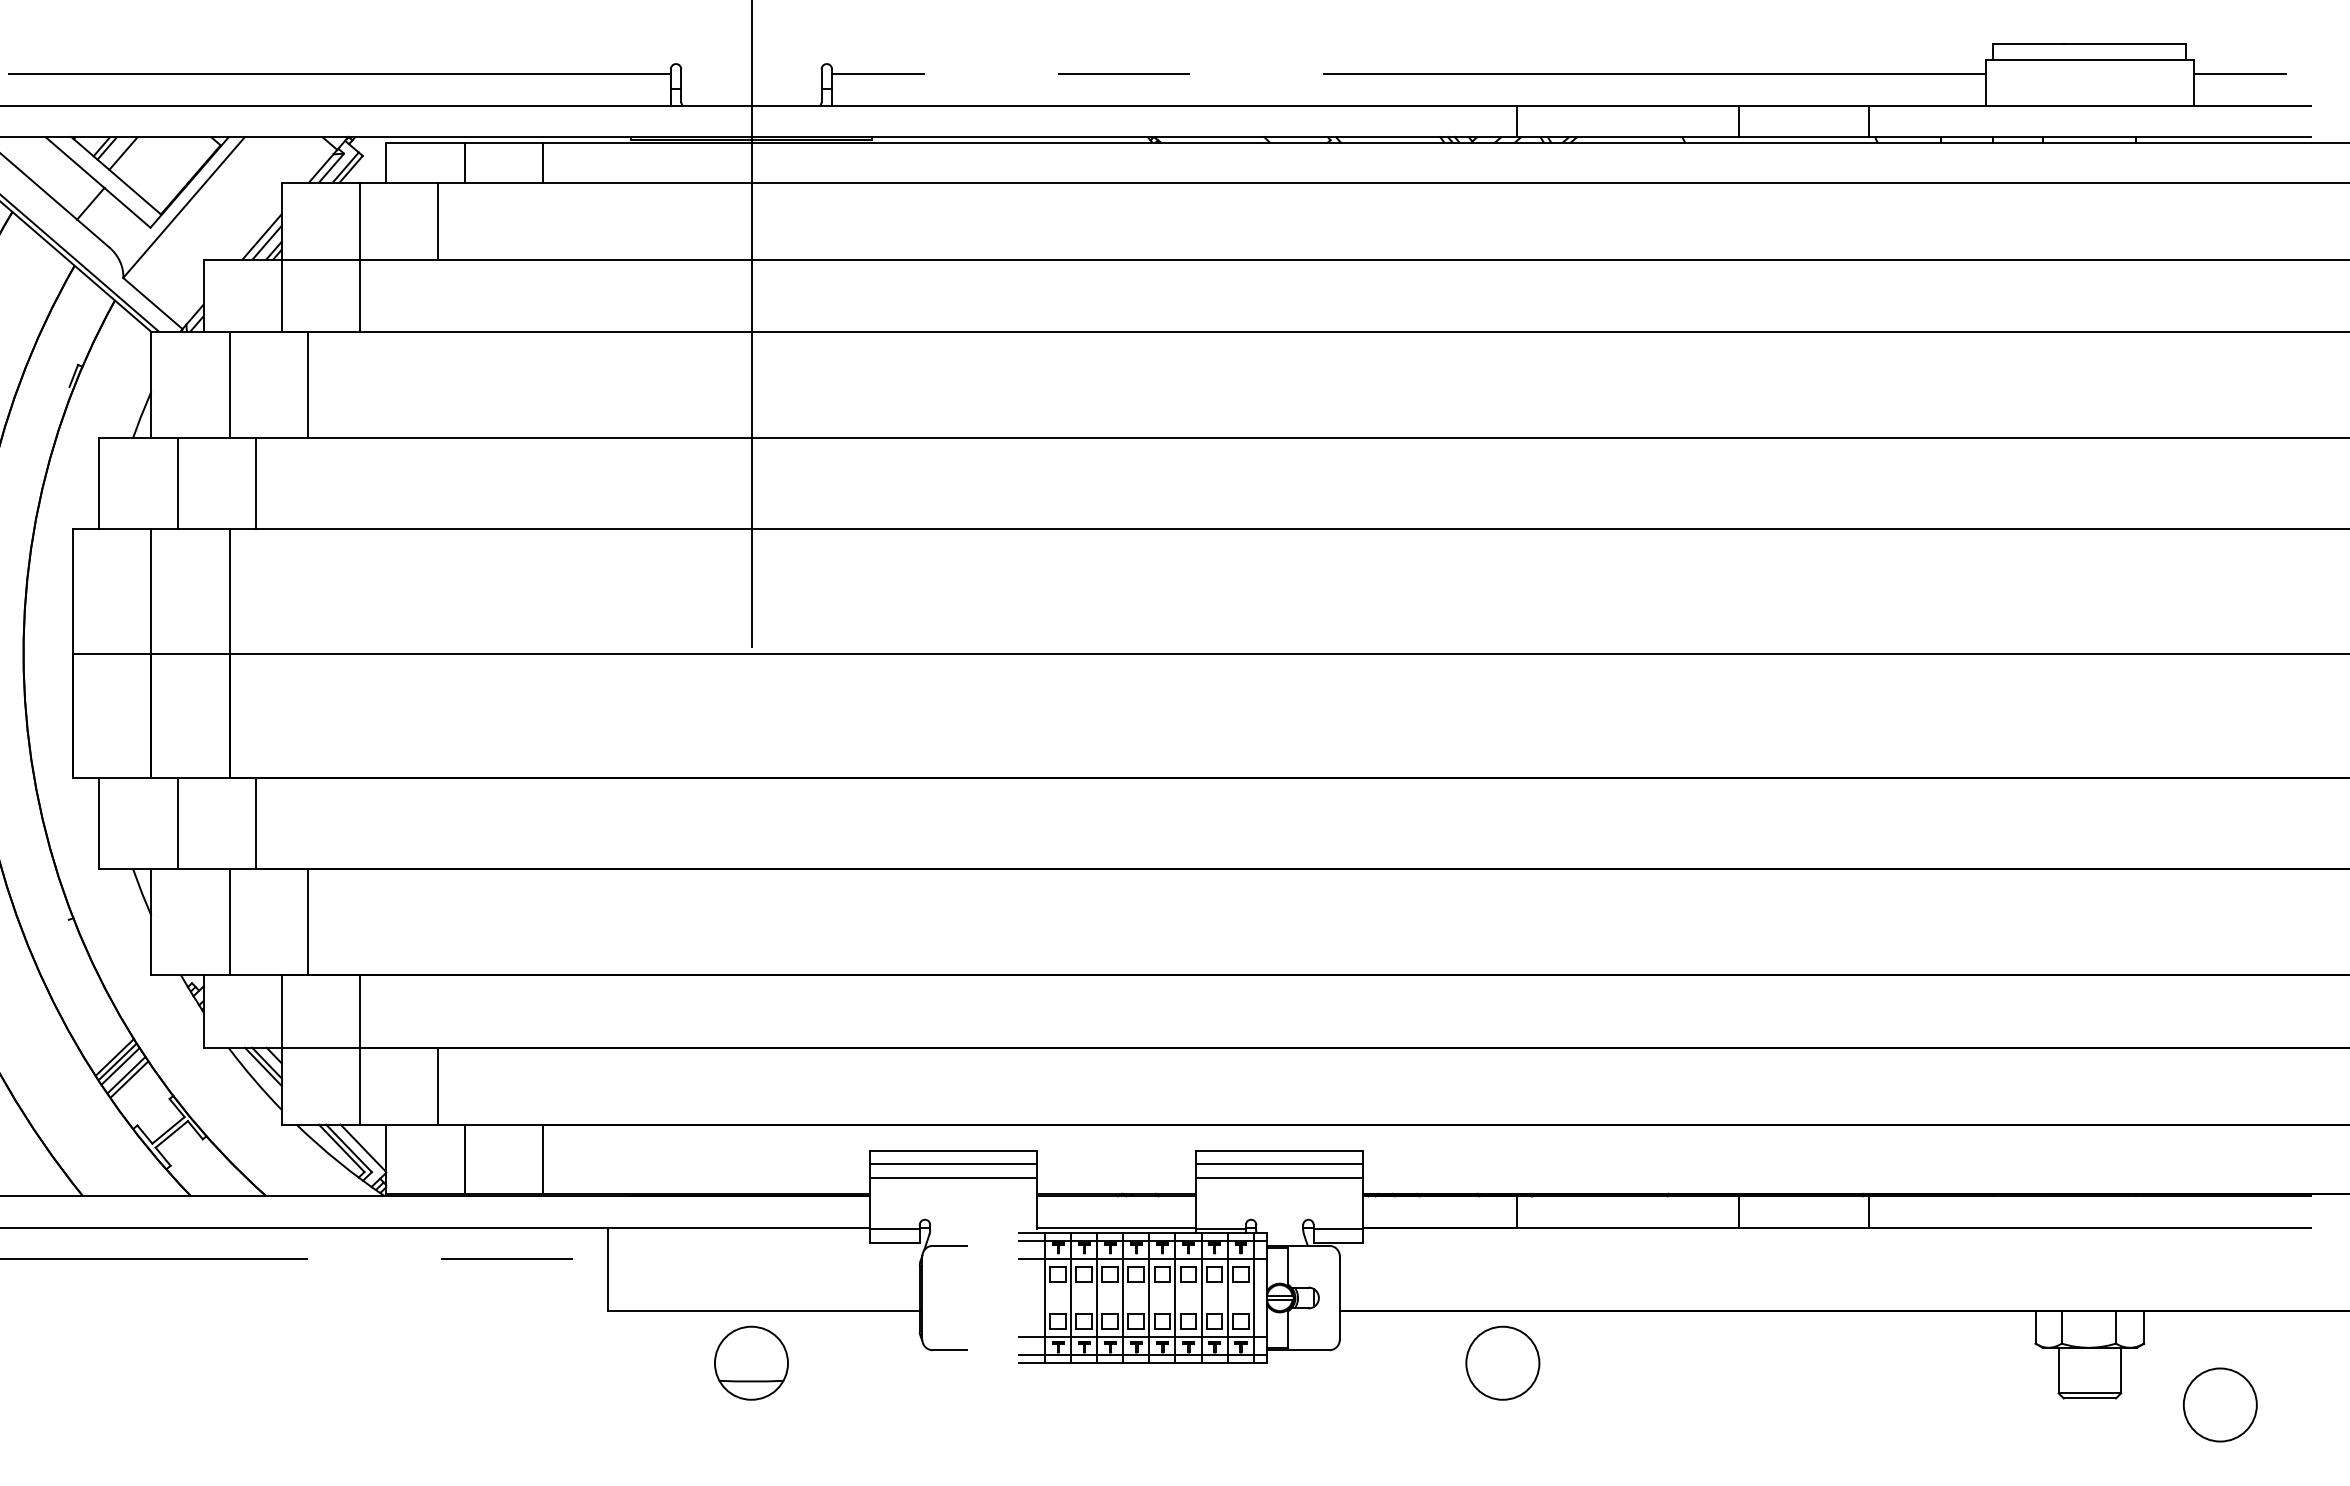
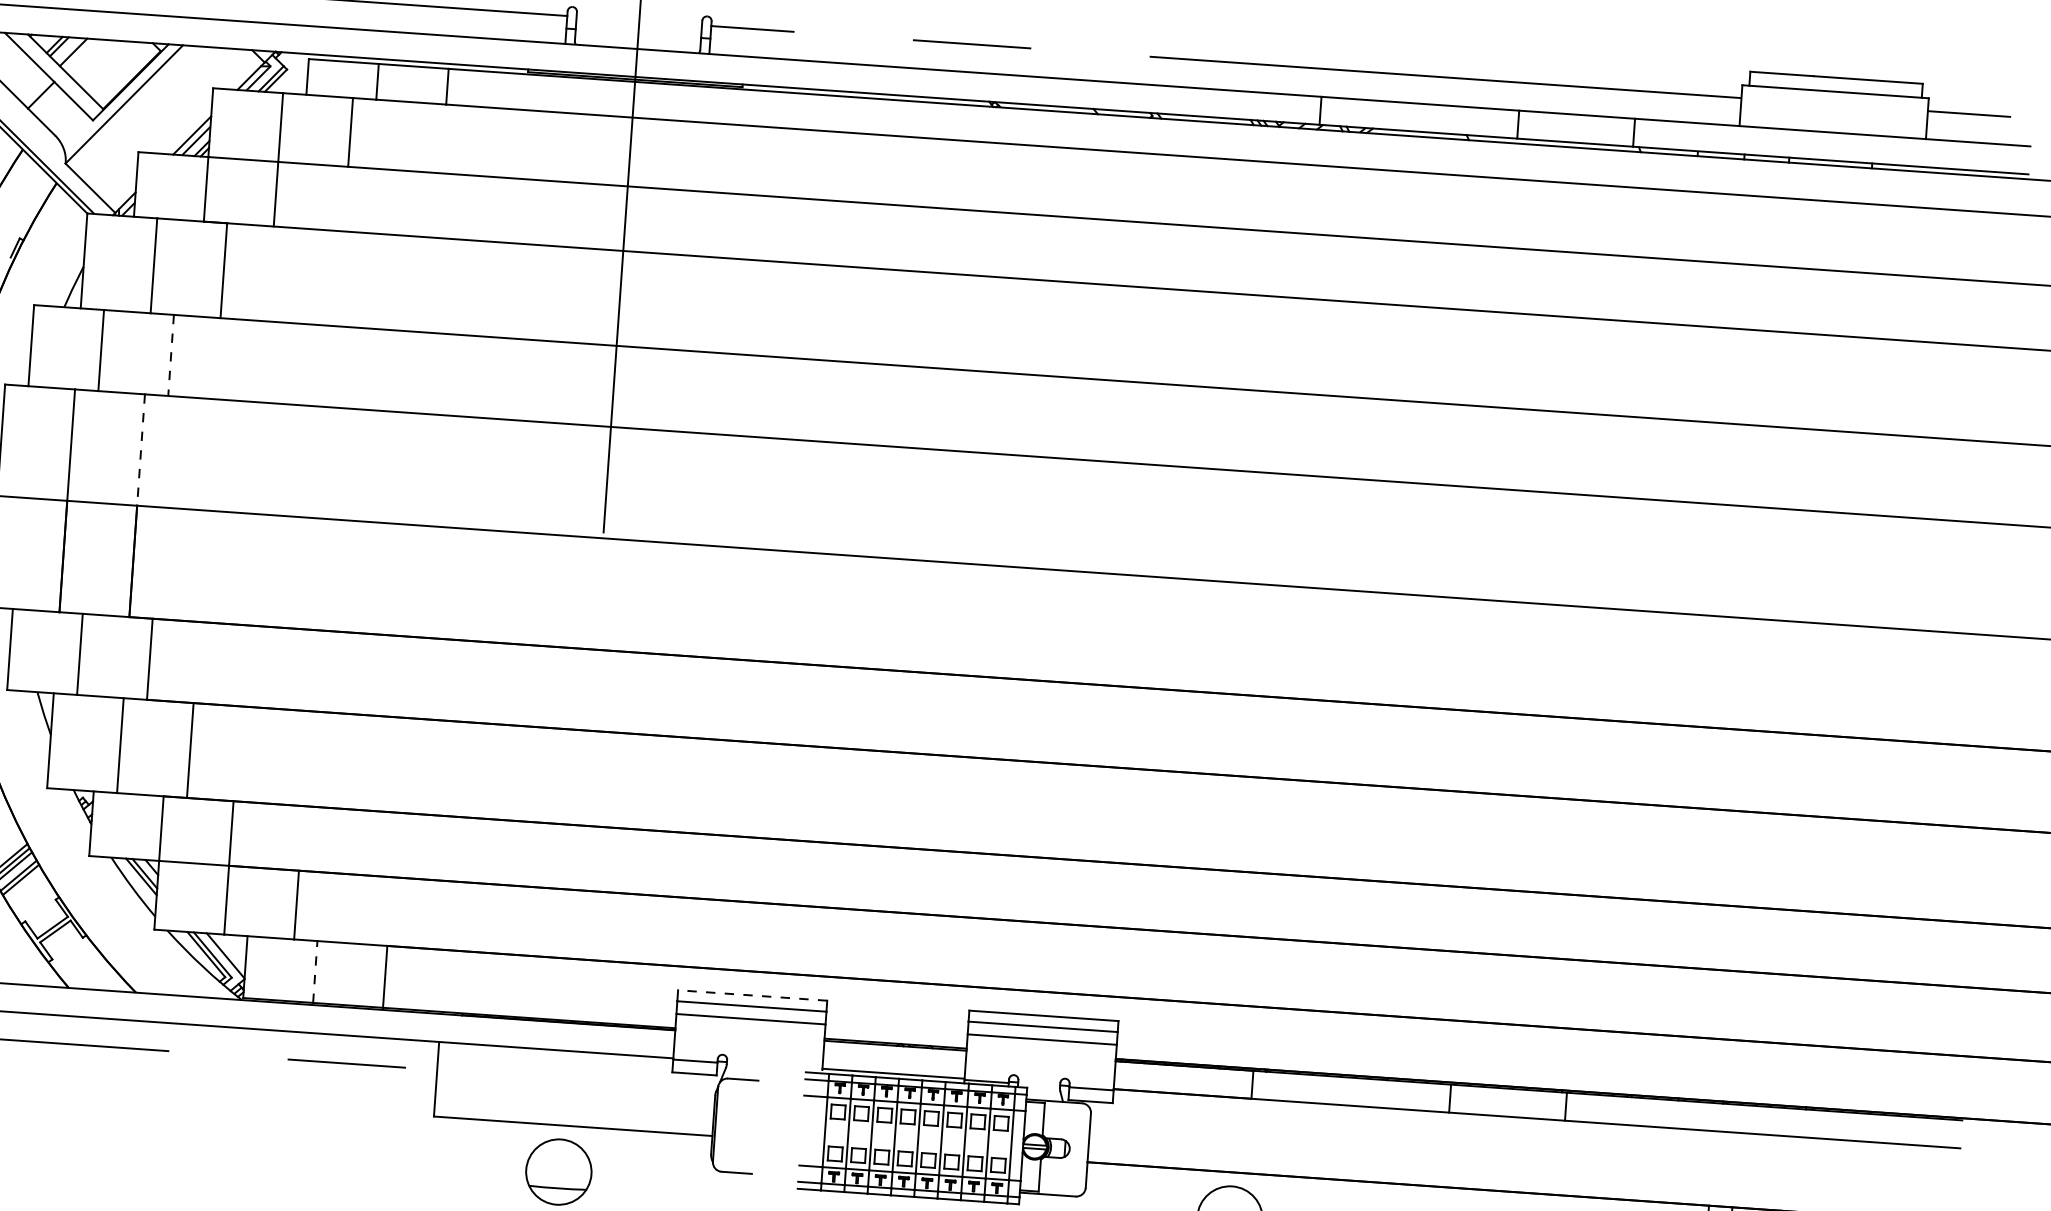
line: (255, 484) -> (170, 356), solid -> dashed
line: (229, 591) -> (140, 450), solid -> dashed
line: (953, 1151) -> (752, 995), solid -> dashed
line: (464, 1159) -> (315, 972), solid -> dashed

